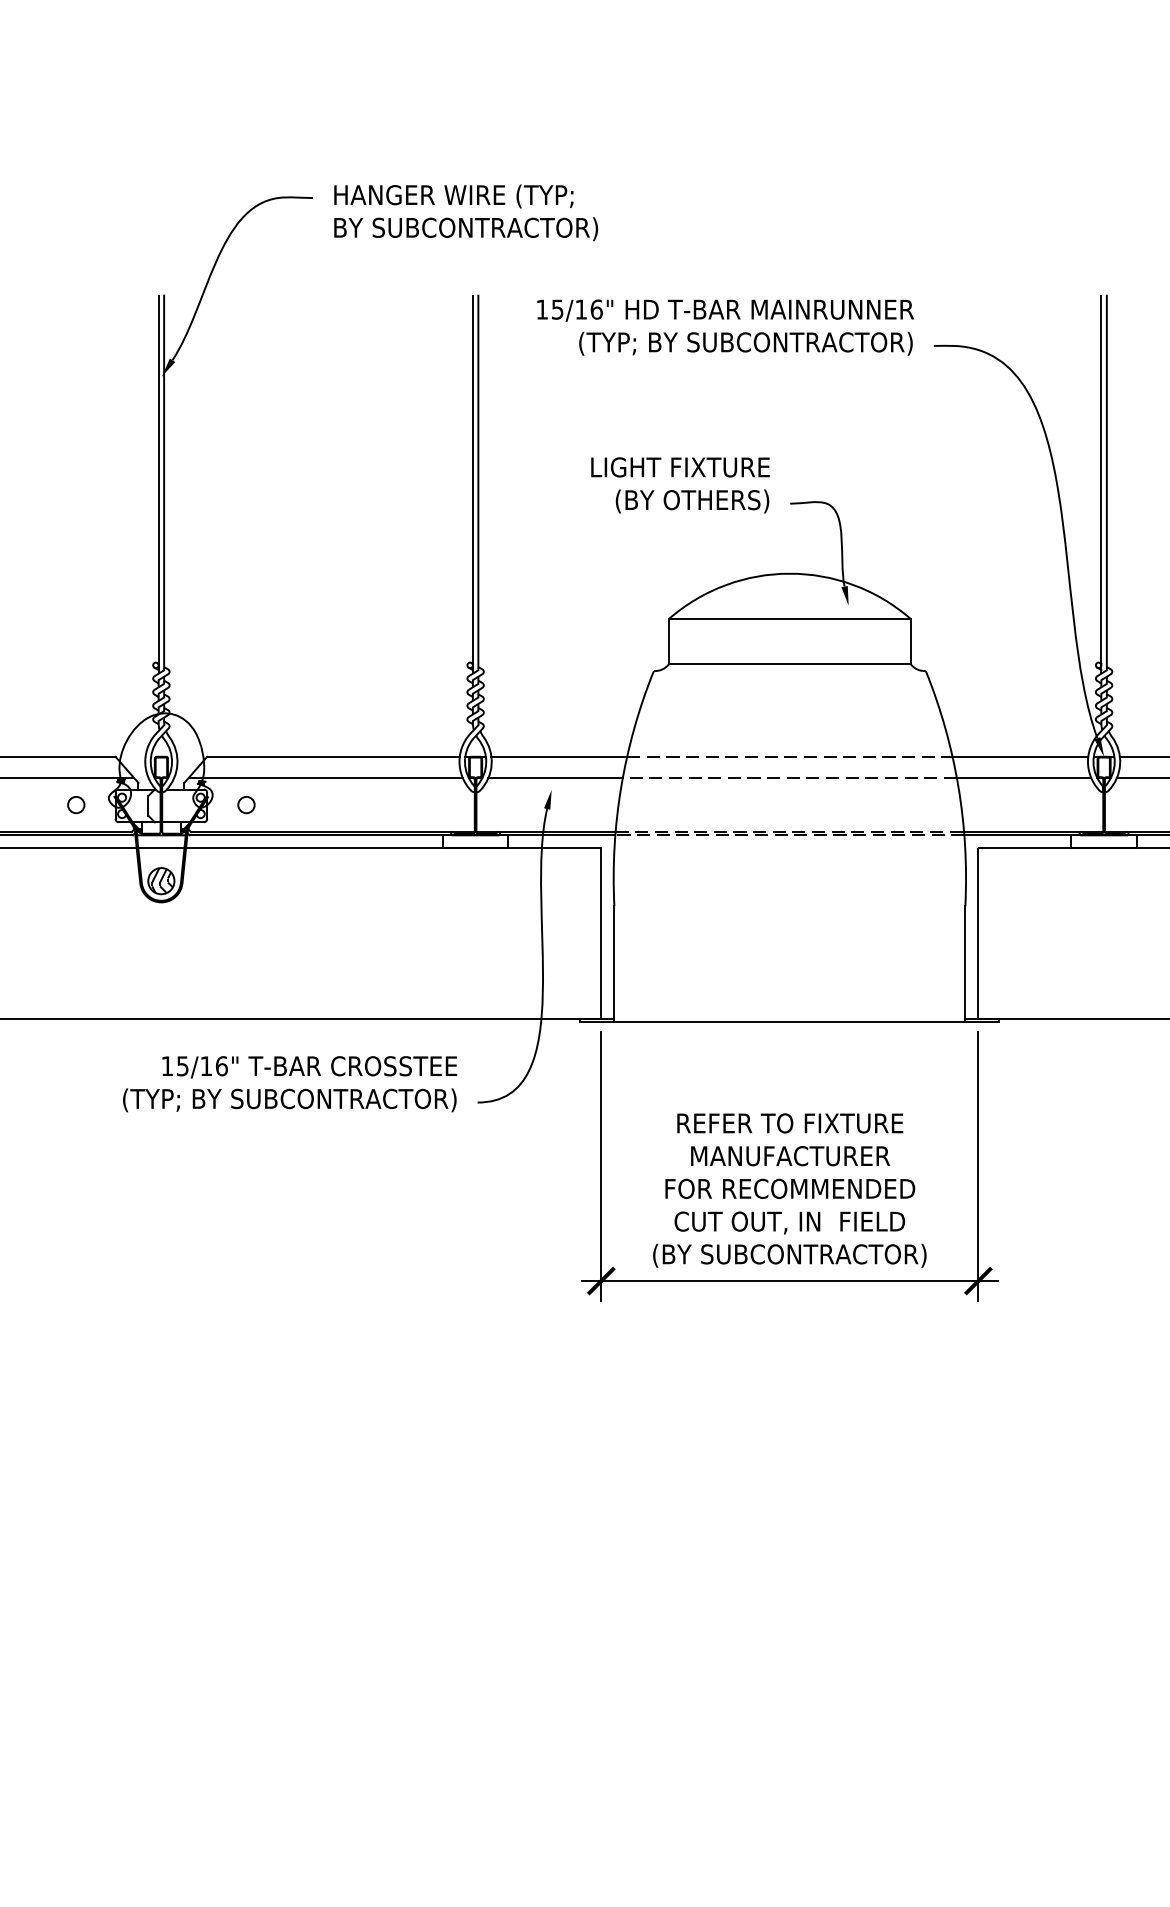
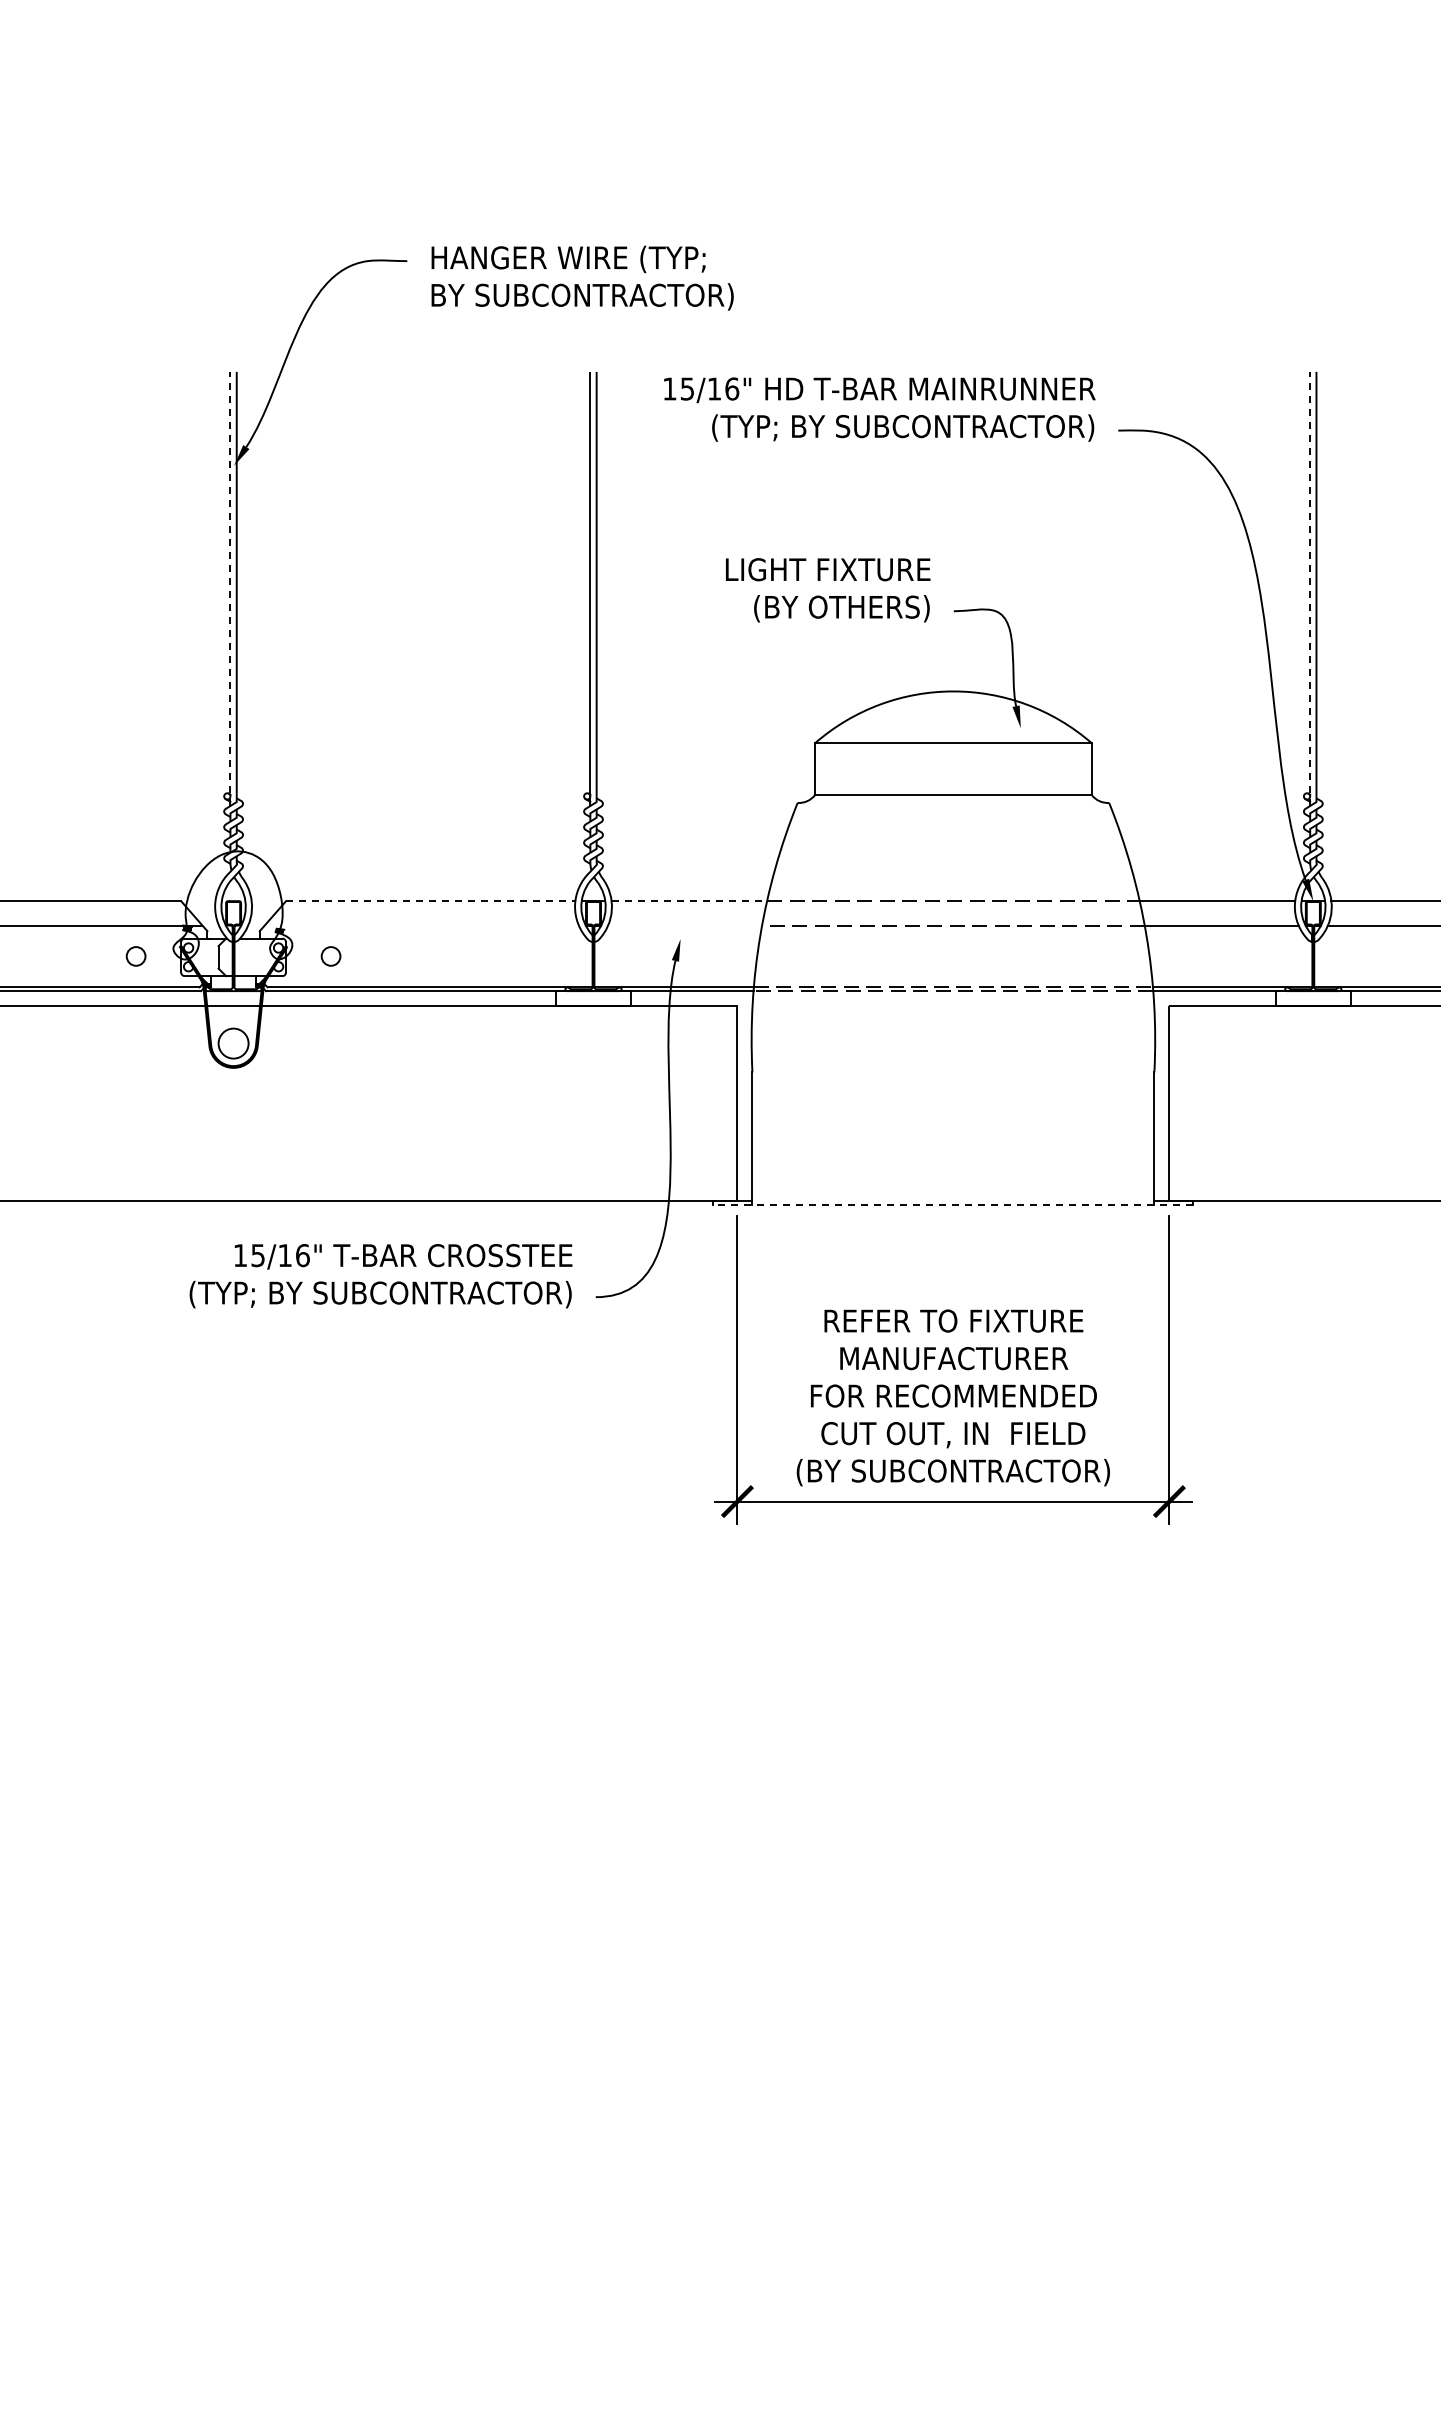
line: (158, 483) -> (230, 588), solid -> dashed
line: (1101, 483) -> (1310, 588), solid -> dashed
line: (333, 757) -> (430, 901), solid -> dashed
line: (559, 757) -> (689, 901), solid -> dashed
line: (325, 778) -> (421, 925), removed
line: (555, 778) -> (685, 925), removed
hatch: (162, 880) -> (234, 1042), removed
line: (789, 1022) -> (953, 1205), solid -> dashed

